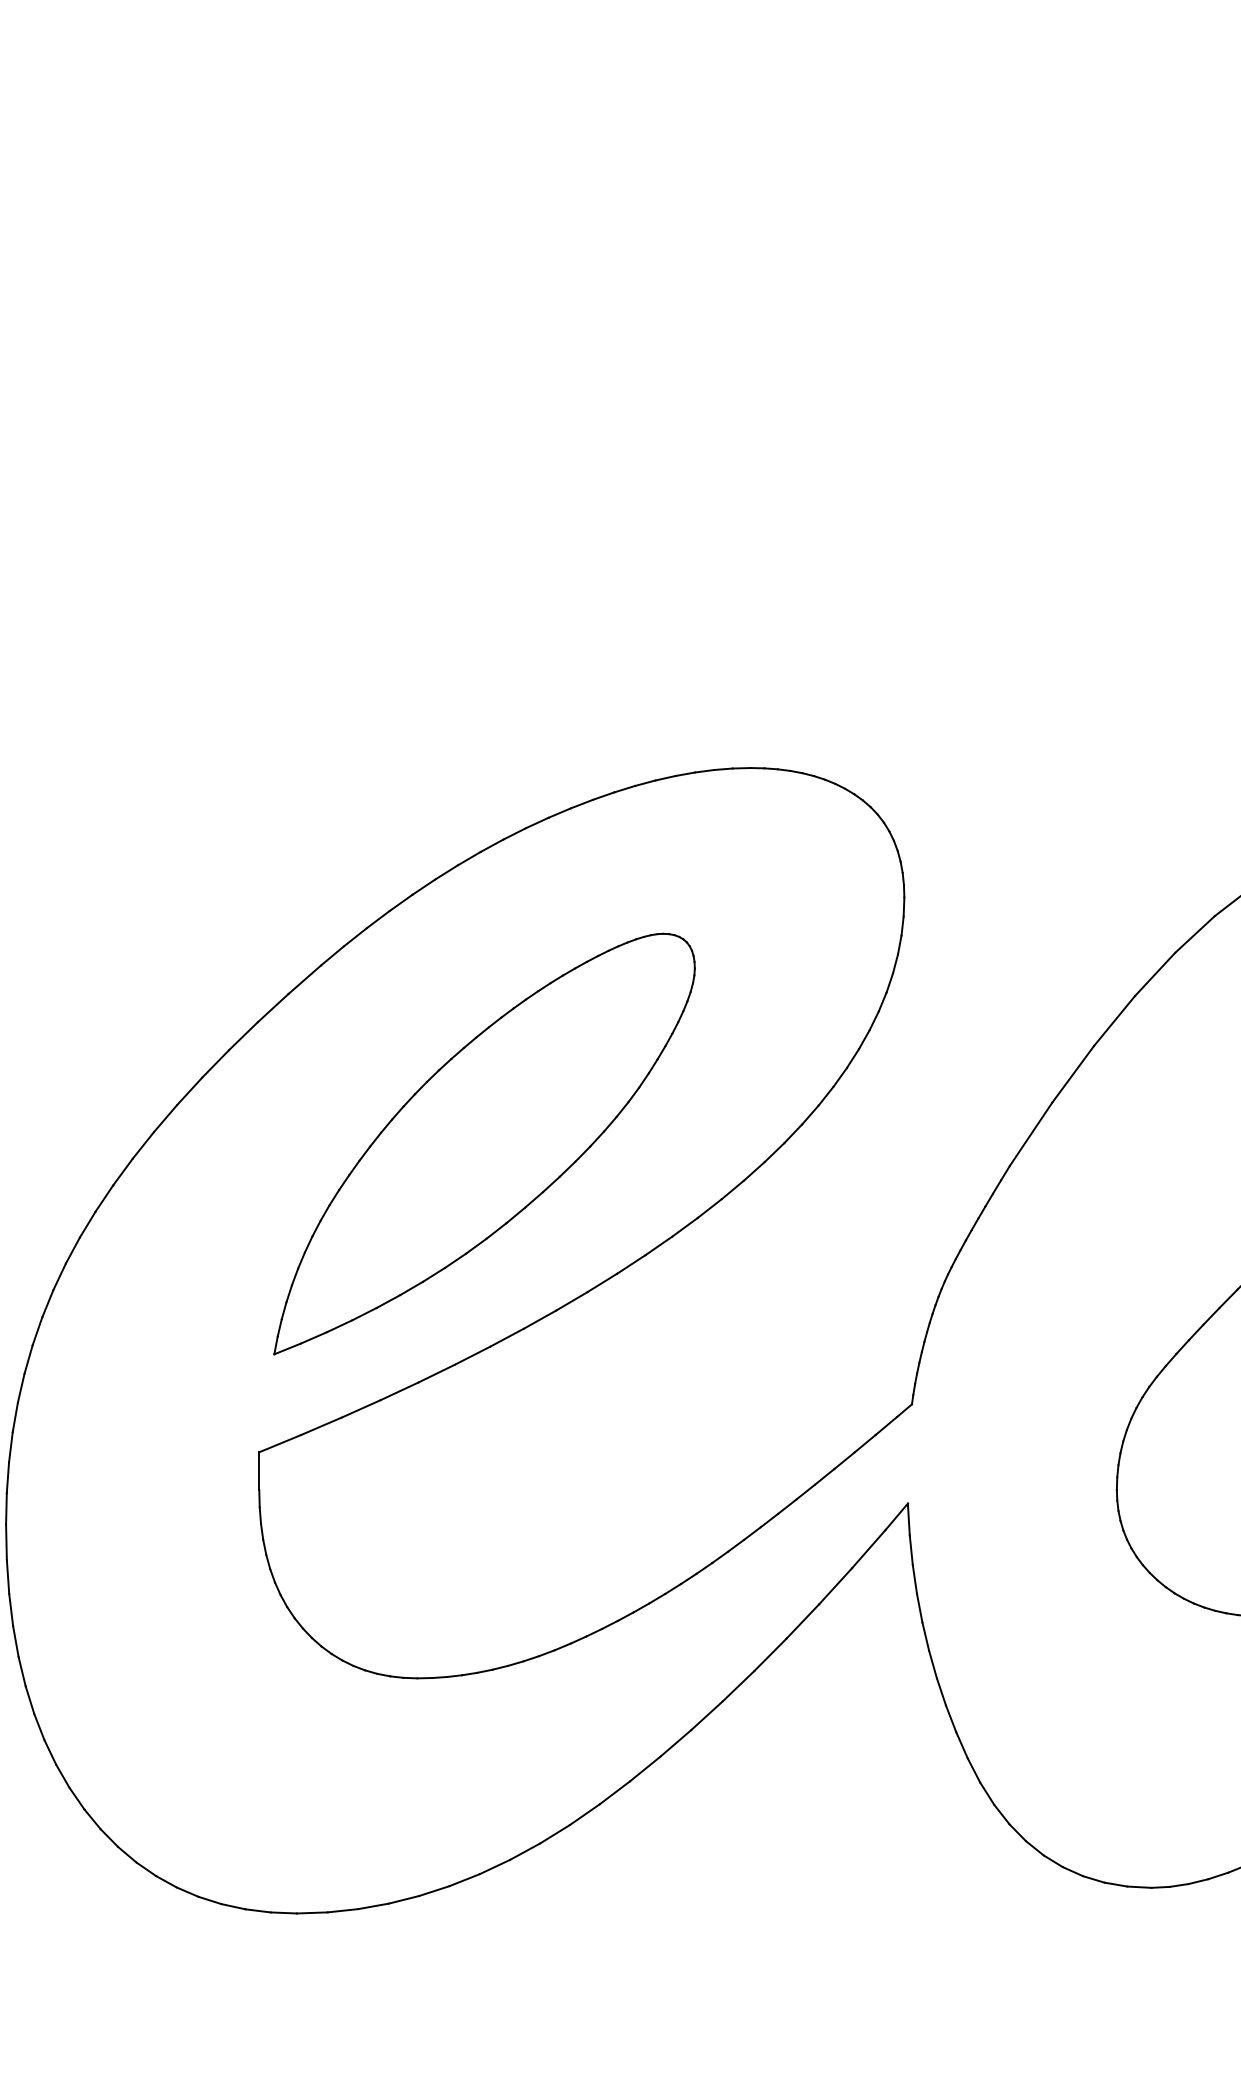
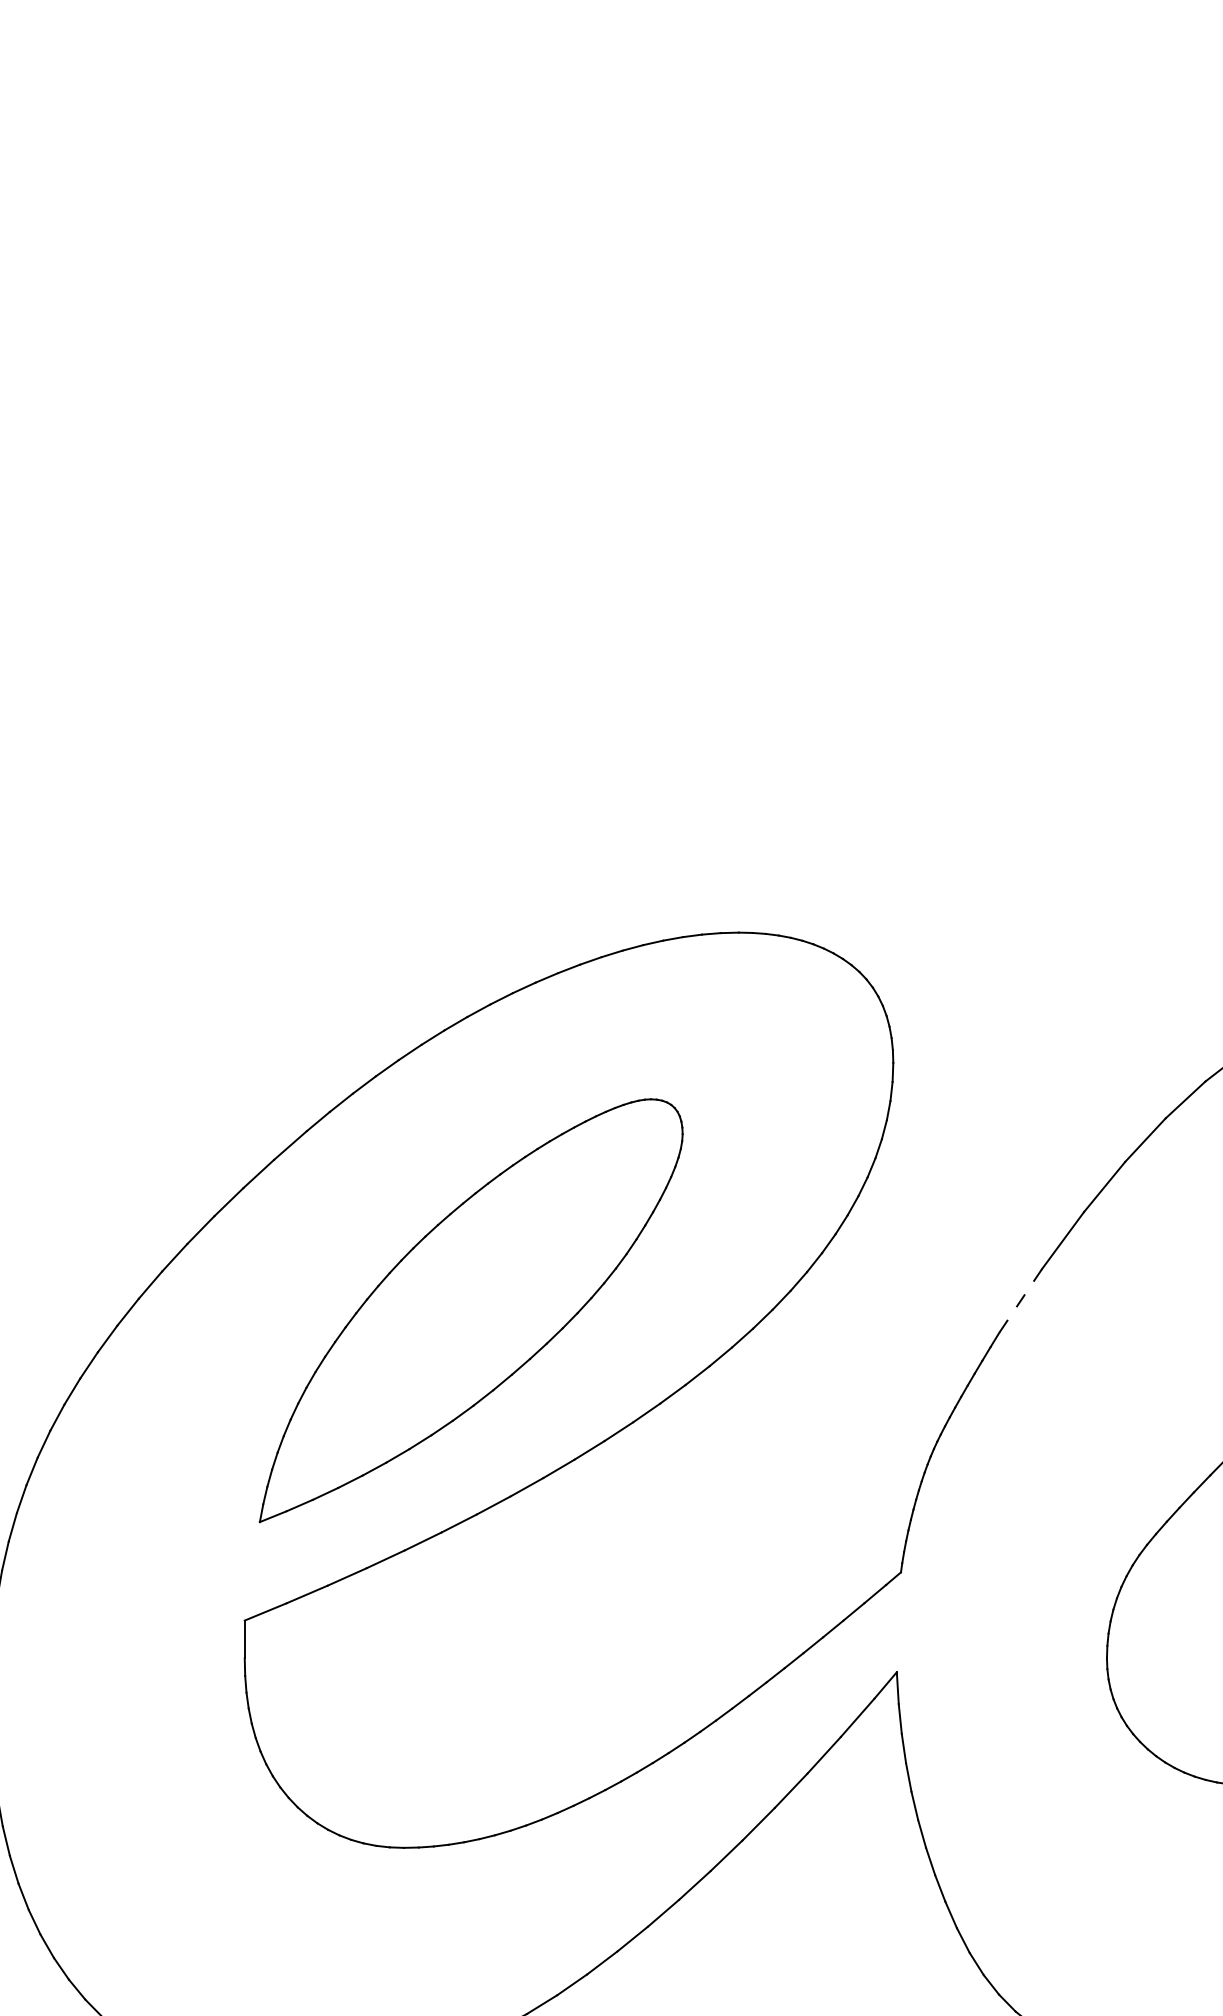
line: (1031, 1133) -> (1021, 1300), solid -> dashed

